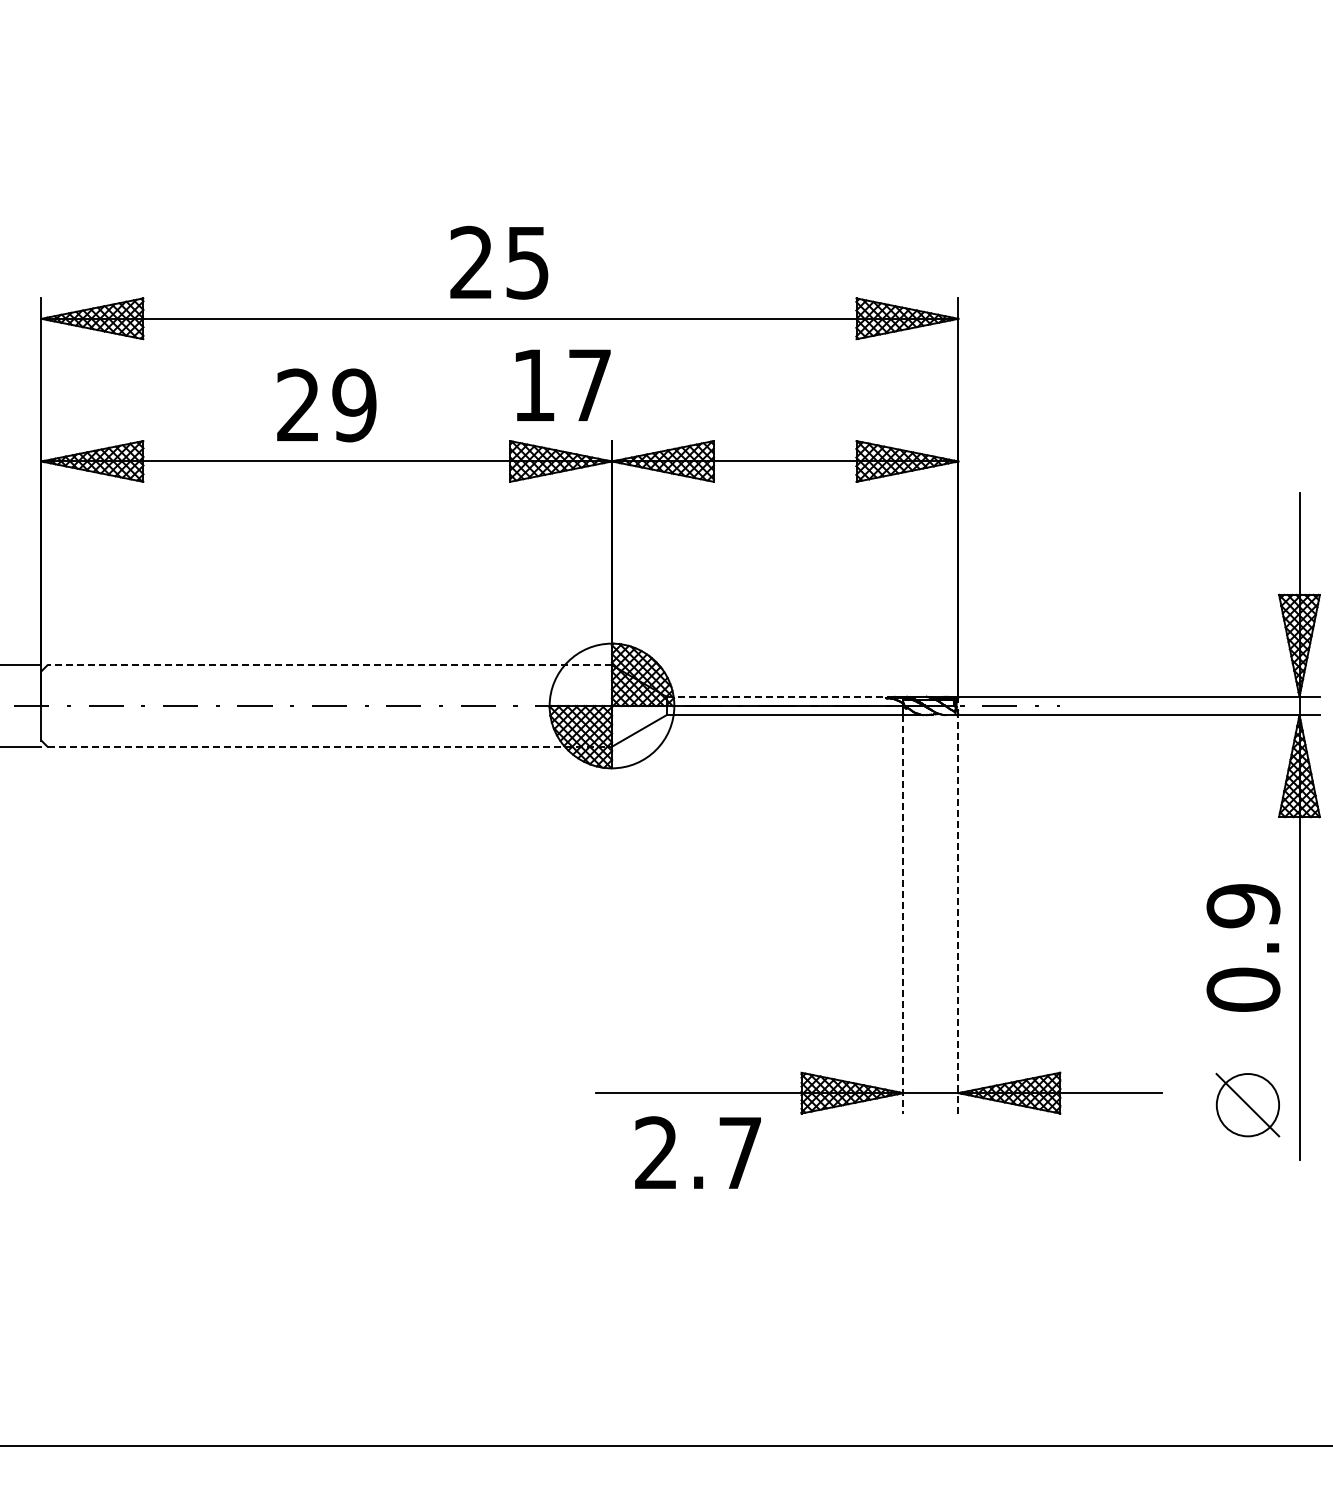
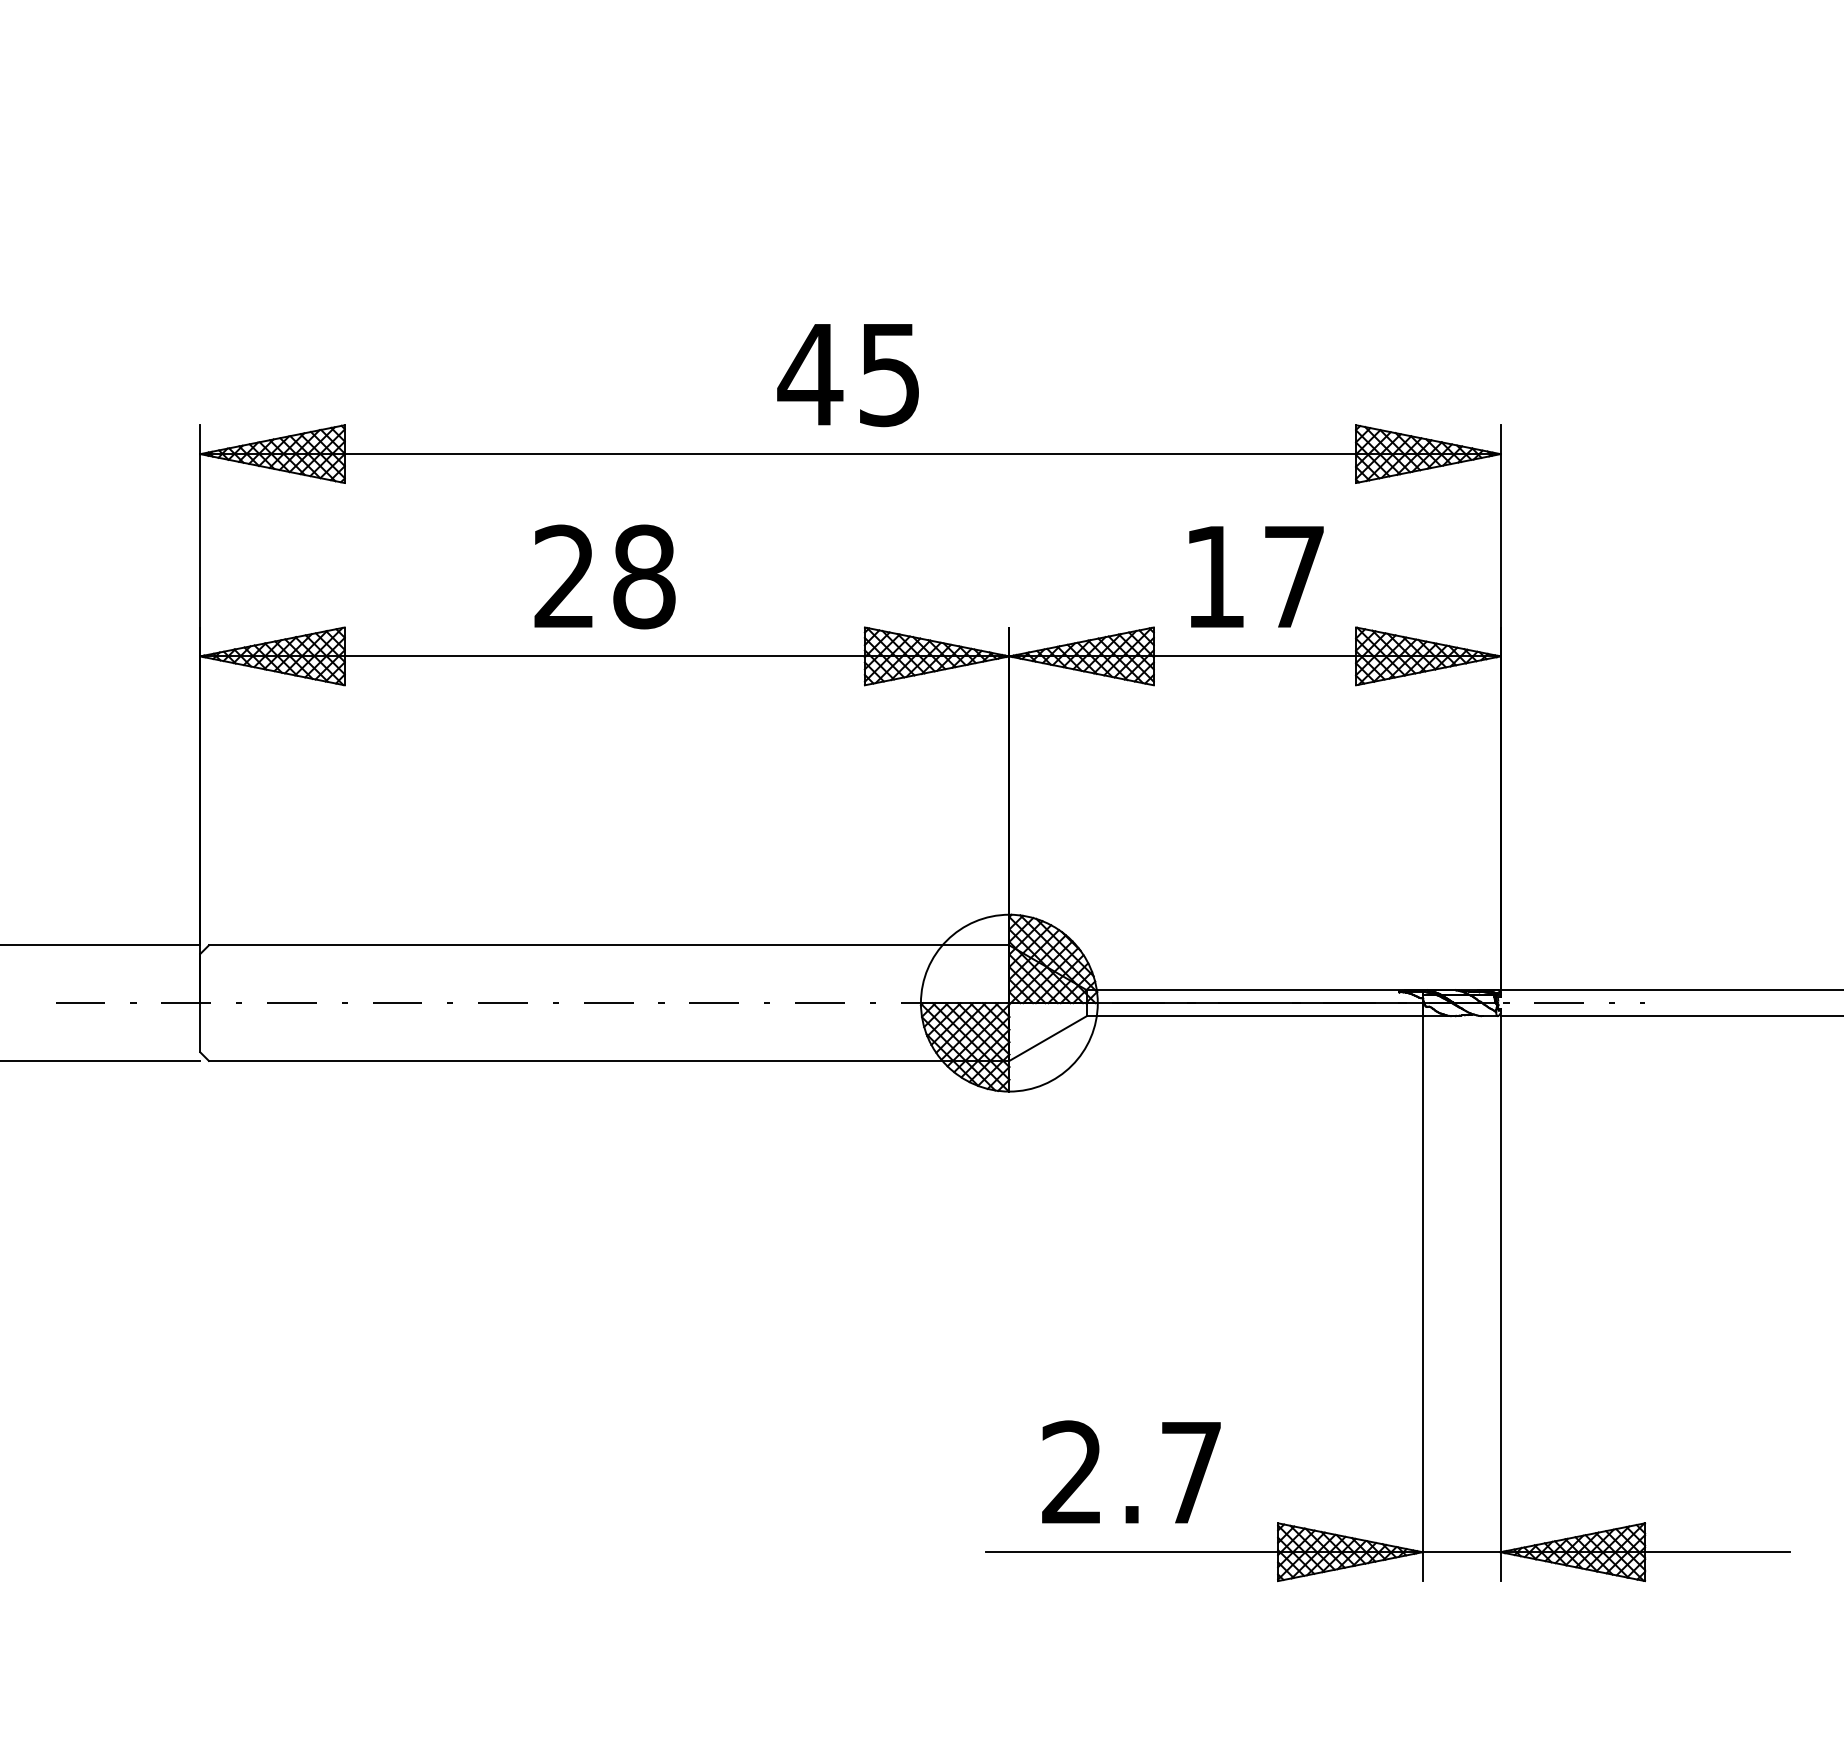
text: (471, 261) -> (810, 372), 25 -> 45
text: (562, 384) -> (1255, 575), moved
text: (354, 405) -> (644, 577), 29 -> 28
line: (329, 665) -> (608, 945), dashed -> solid
line: (785, 696) -> (1255, 989), dashed -> solid
line: (330, 746) -> (610, 1060), dashed -> solid
line: (958, 913) -> (1500, 1297), dashed -> solid
line: (903, 914) -> (1422, 1298), dashed -> solid
text: (697, 1152) -> (1130, 1471), moved

